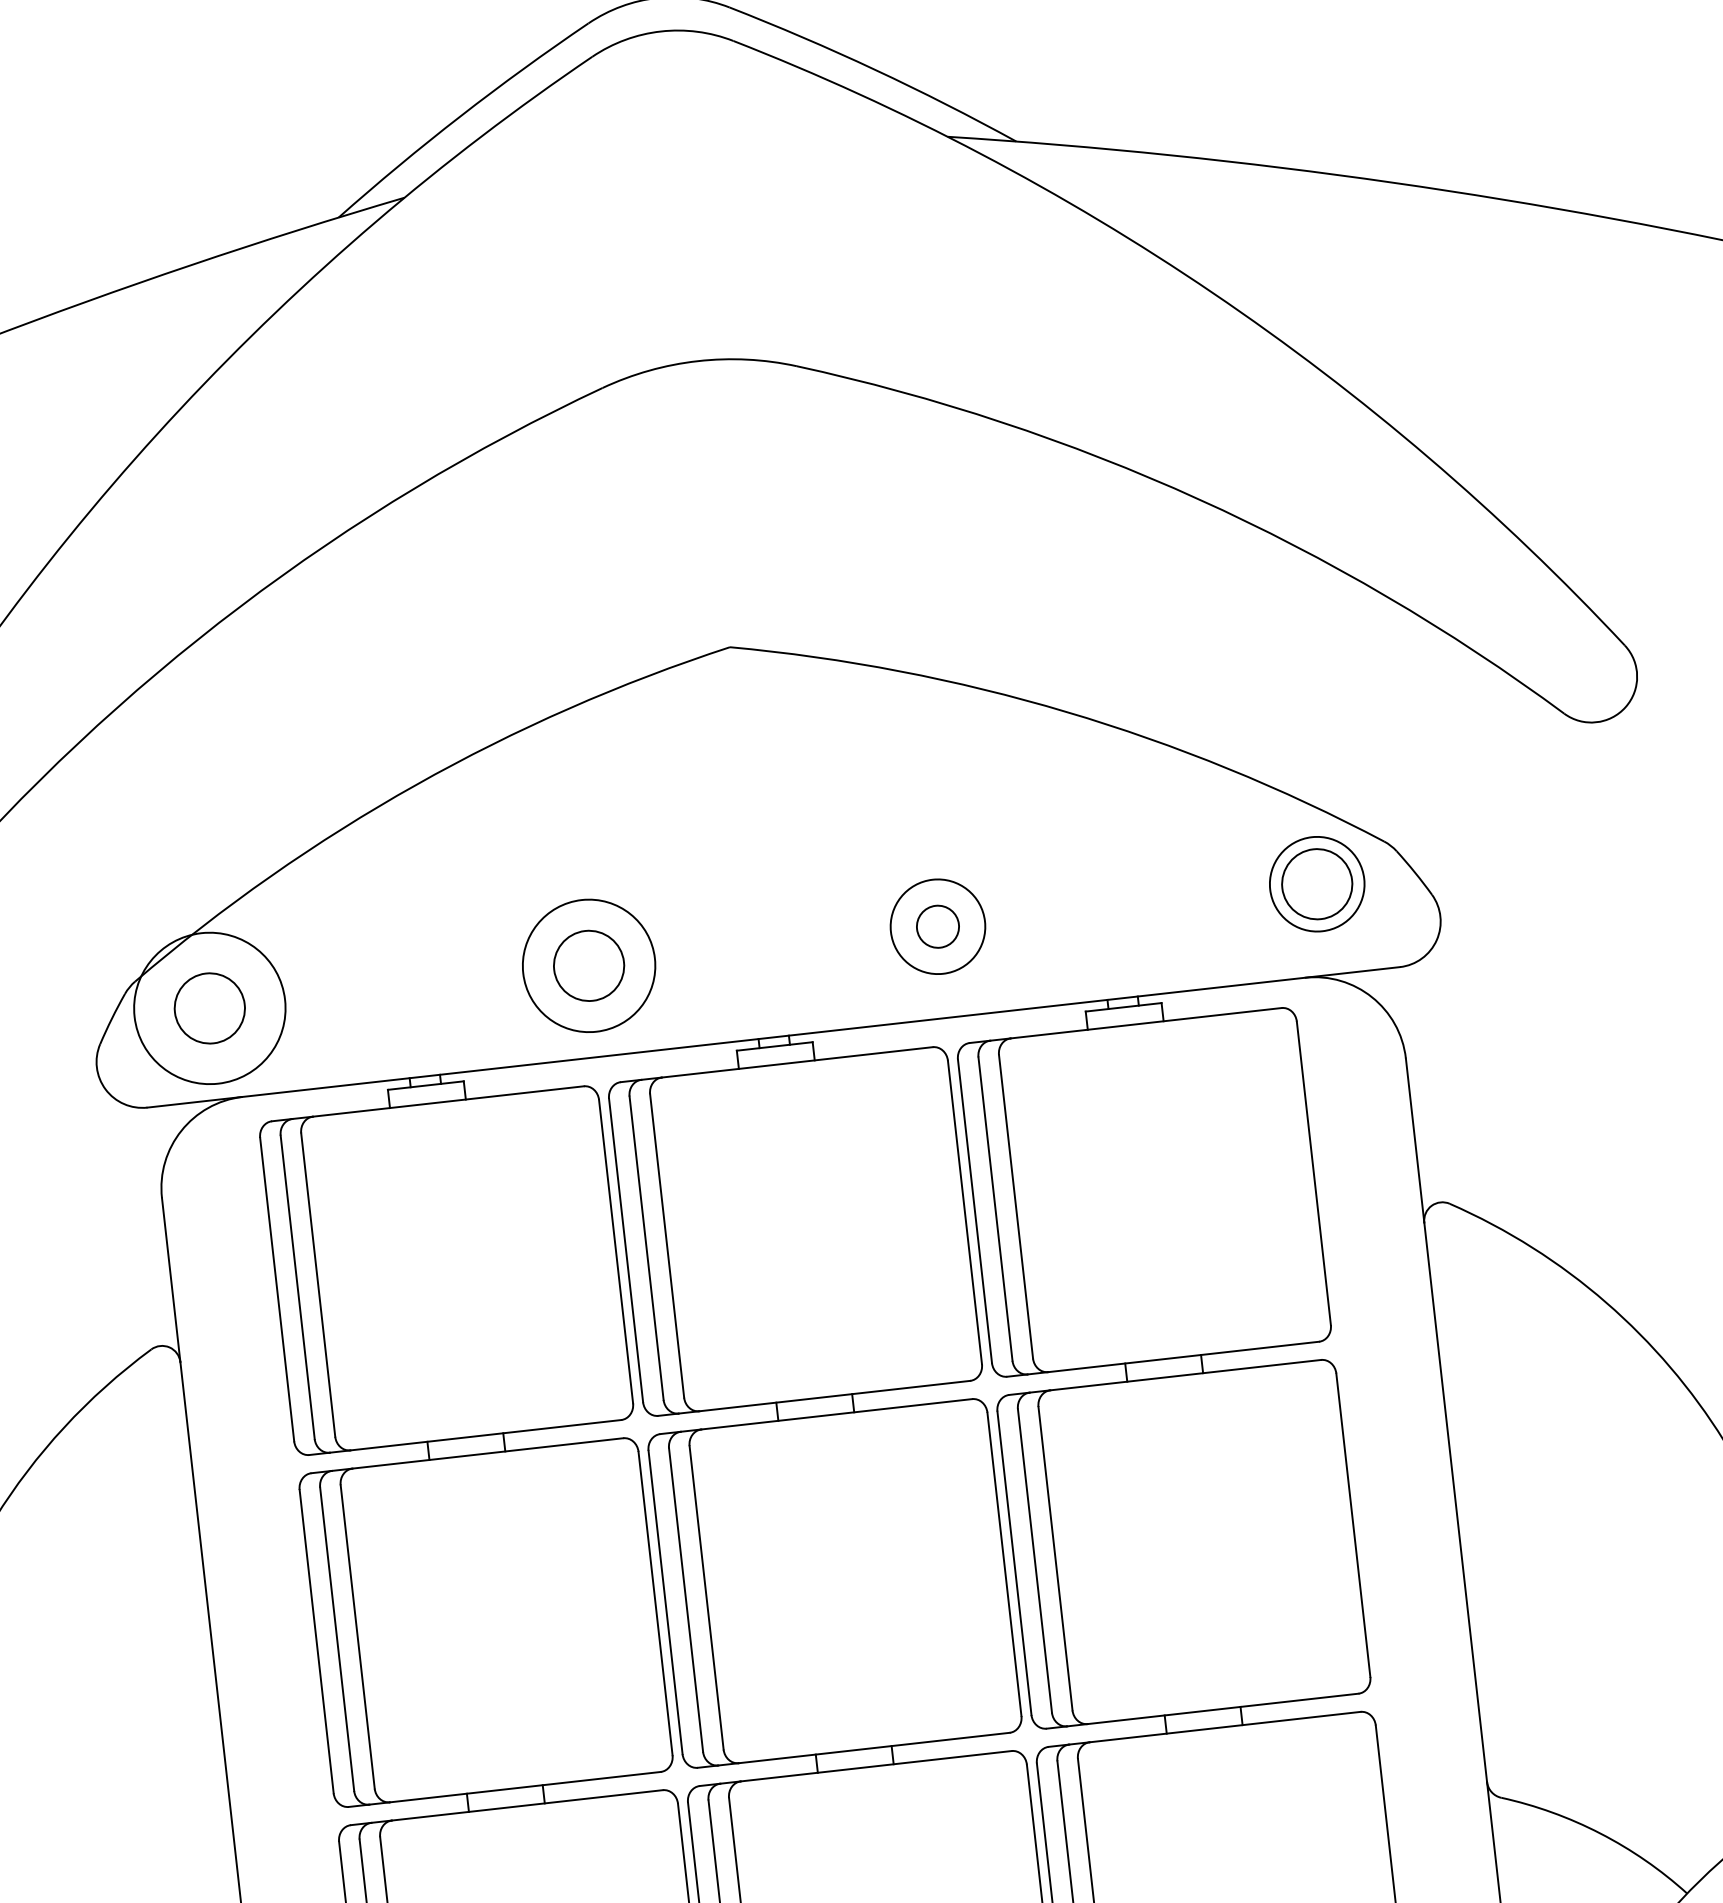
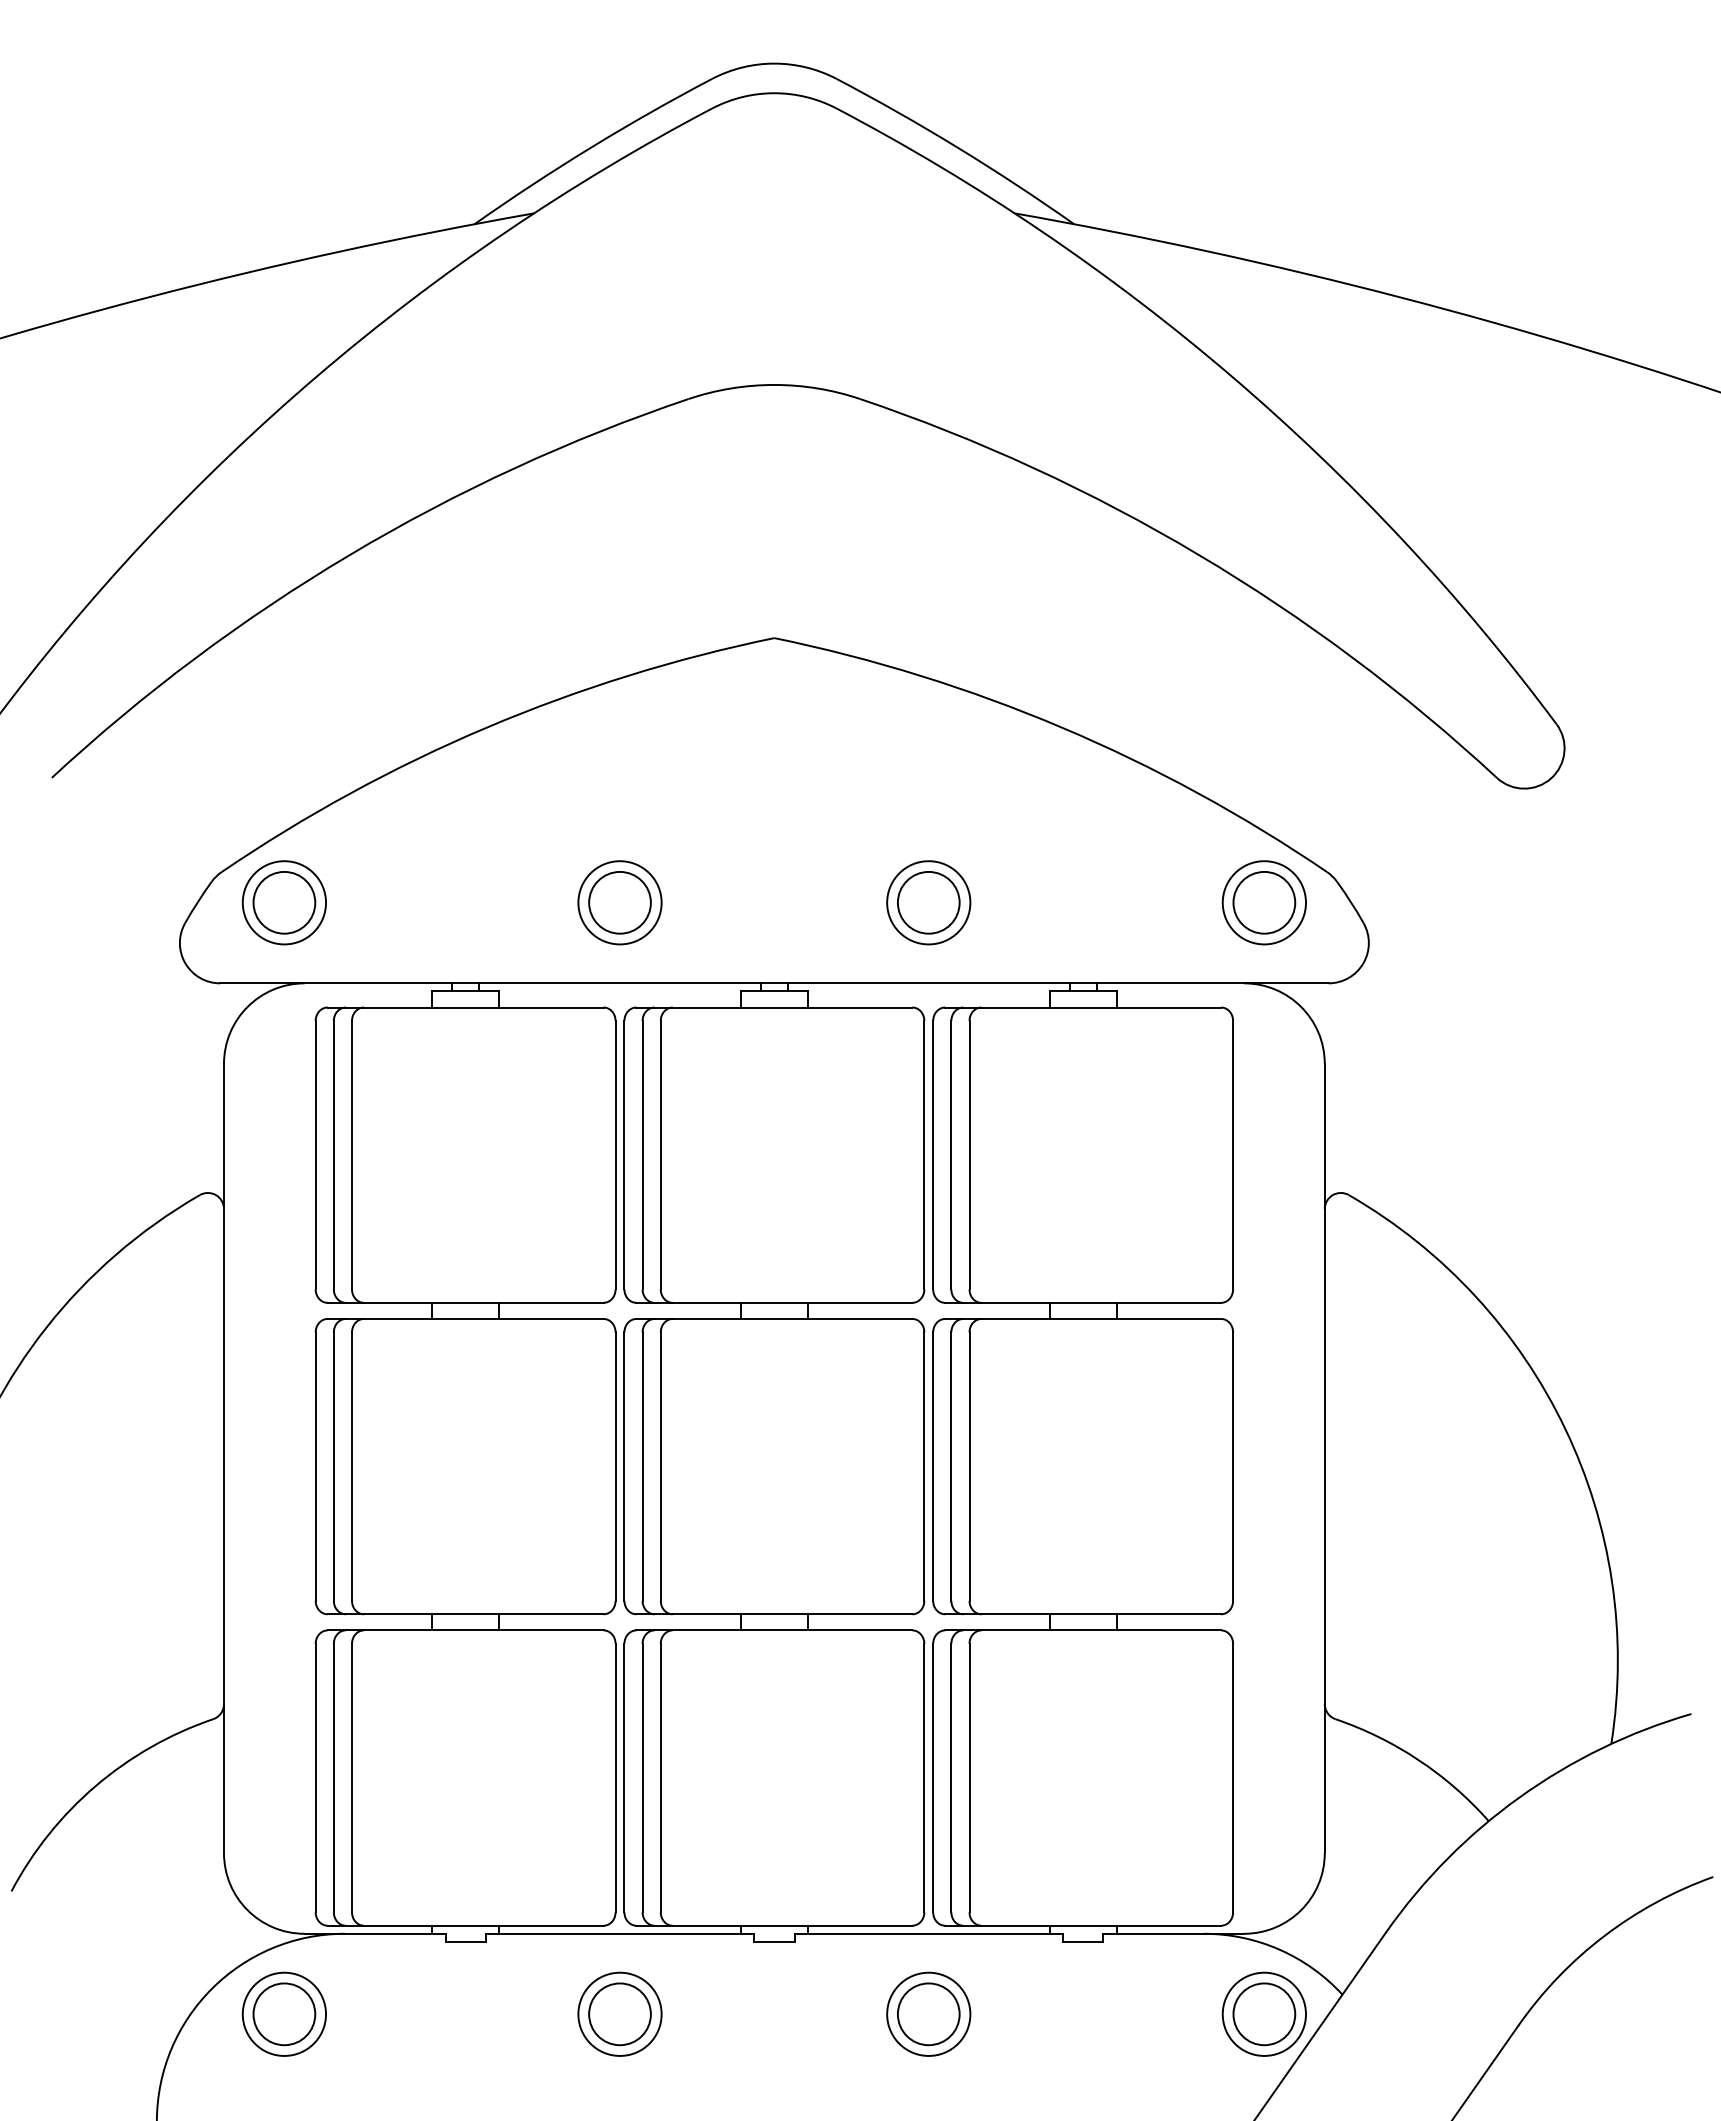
circle: (937, 926) -> (928, 902), size x1.67
circle: (588, 965) -> (619, 902), size x0.71
circle: (209, 1008) -> (284, 902), size x0.62

